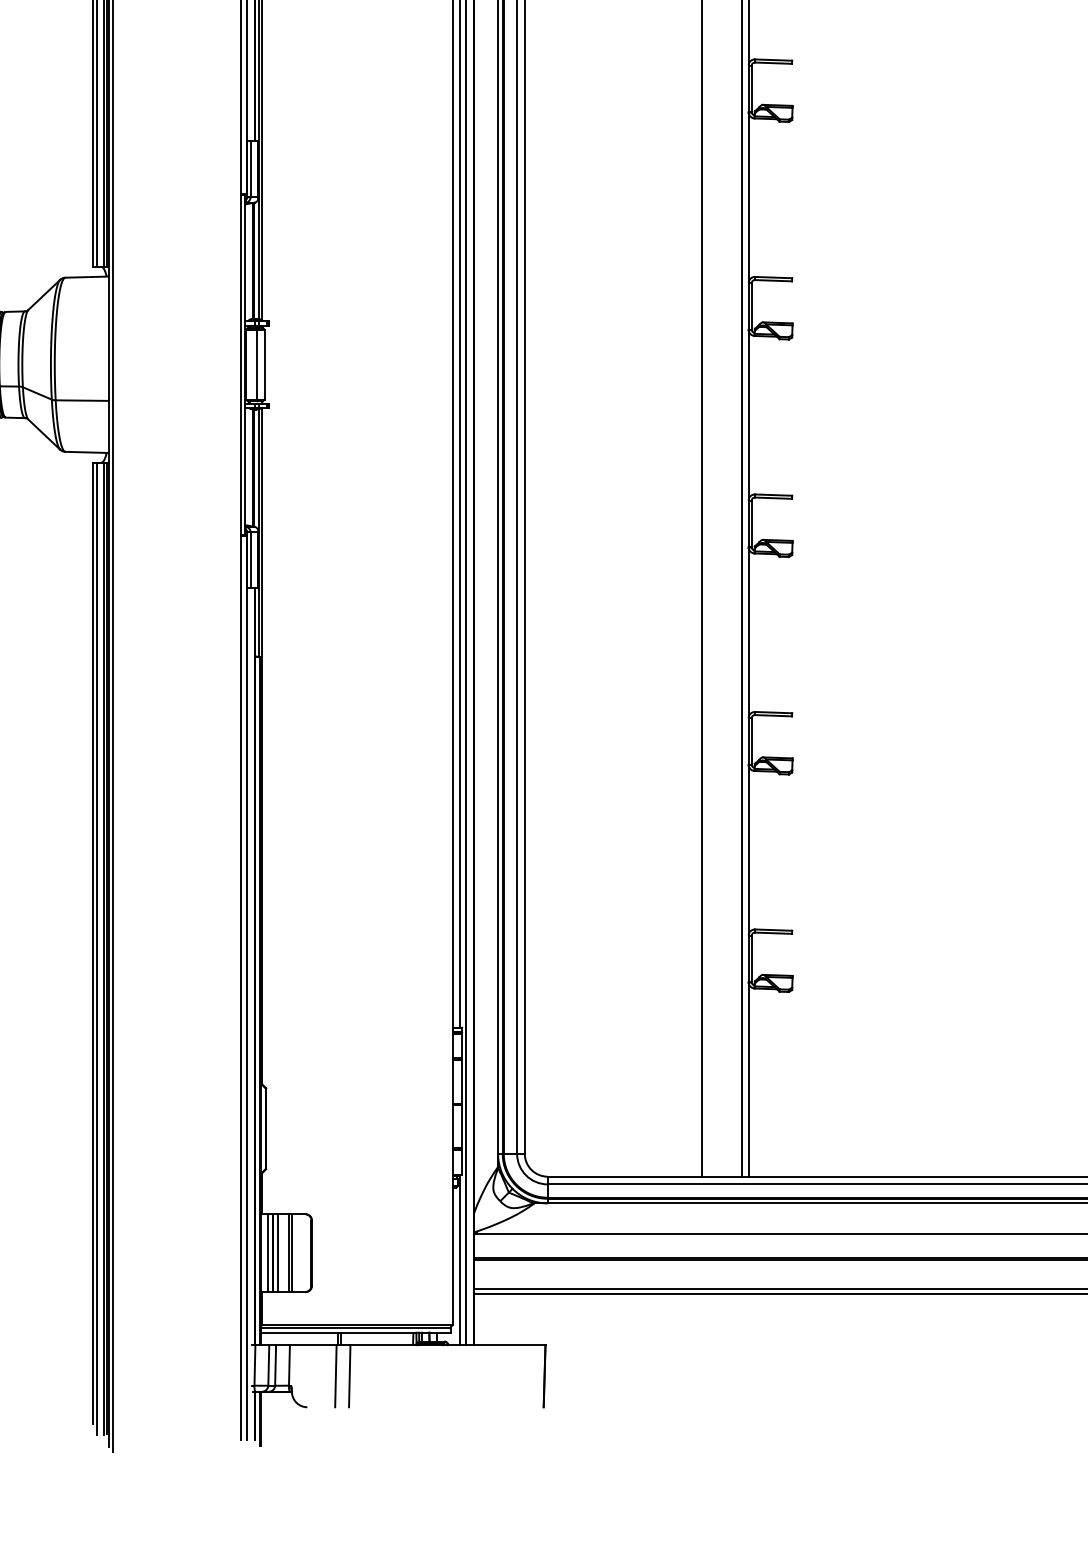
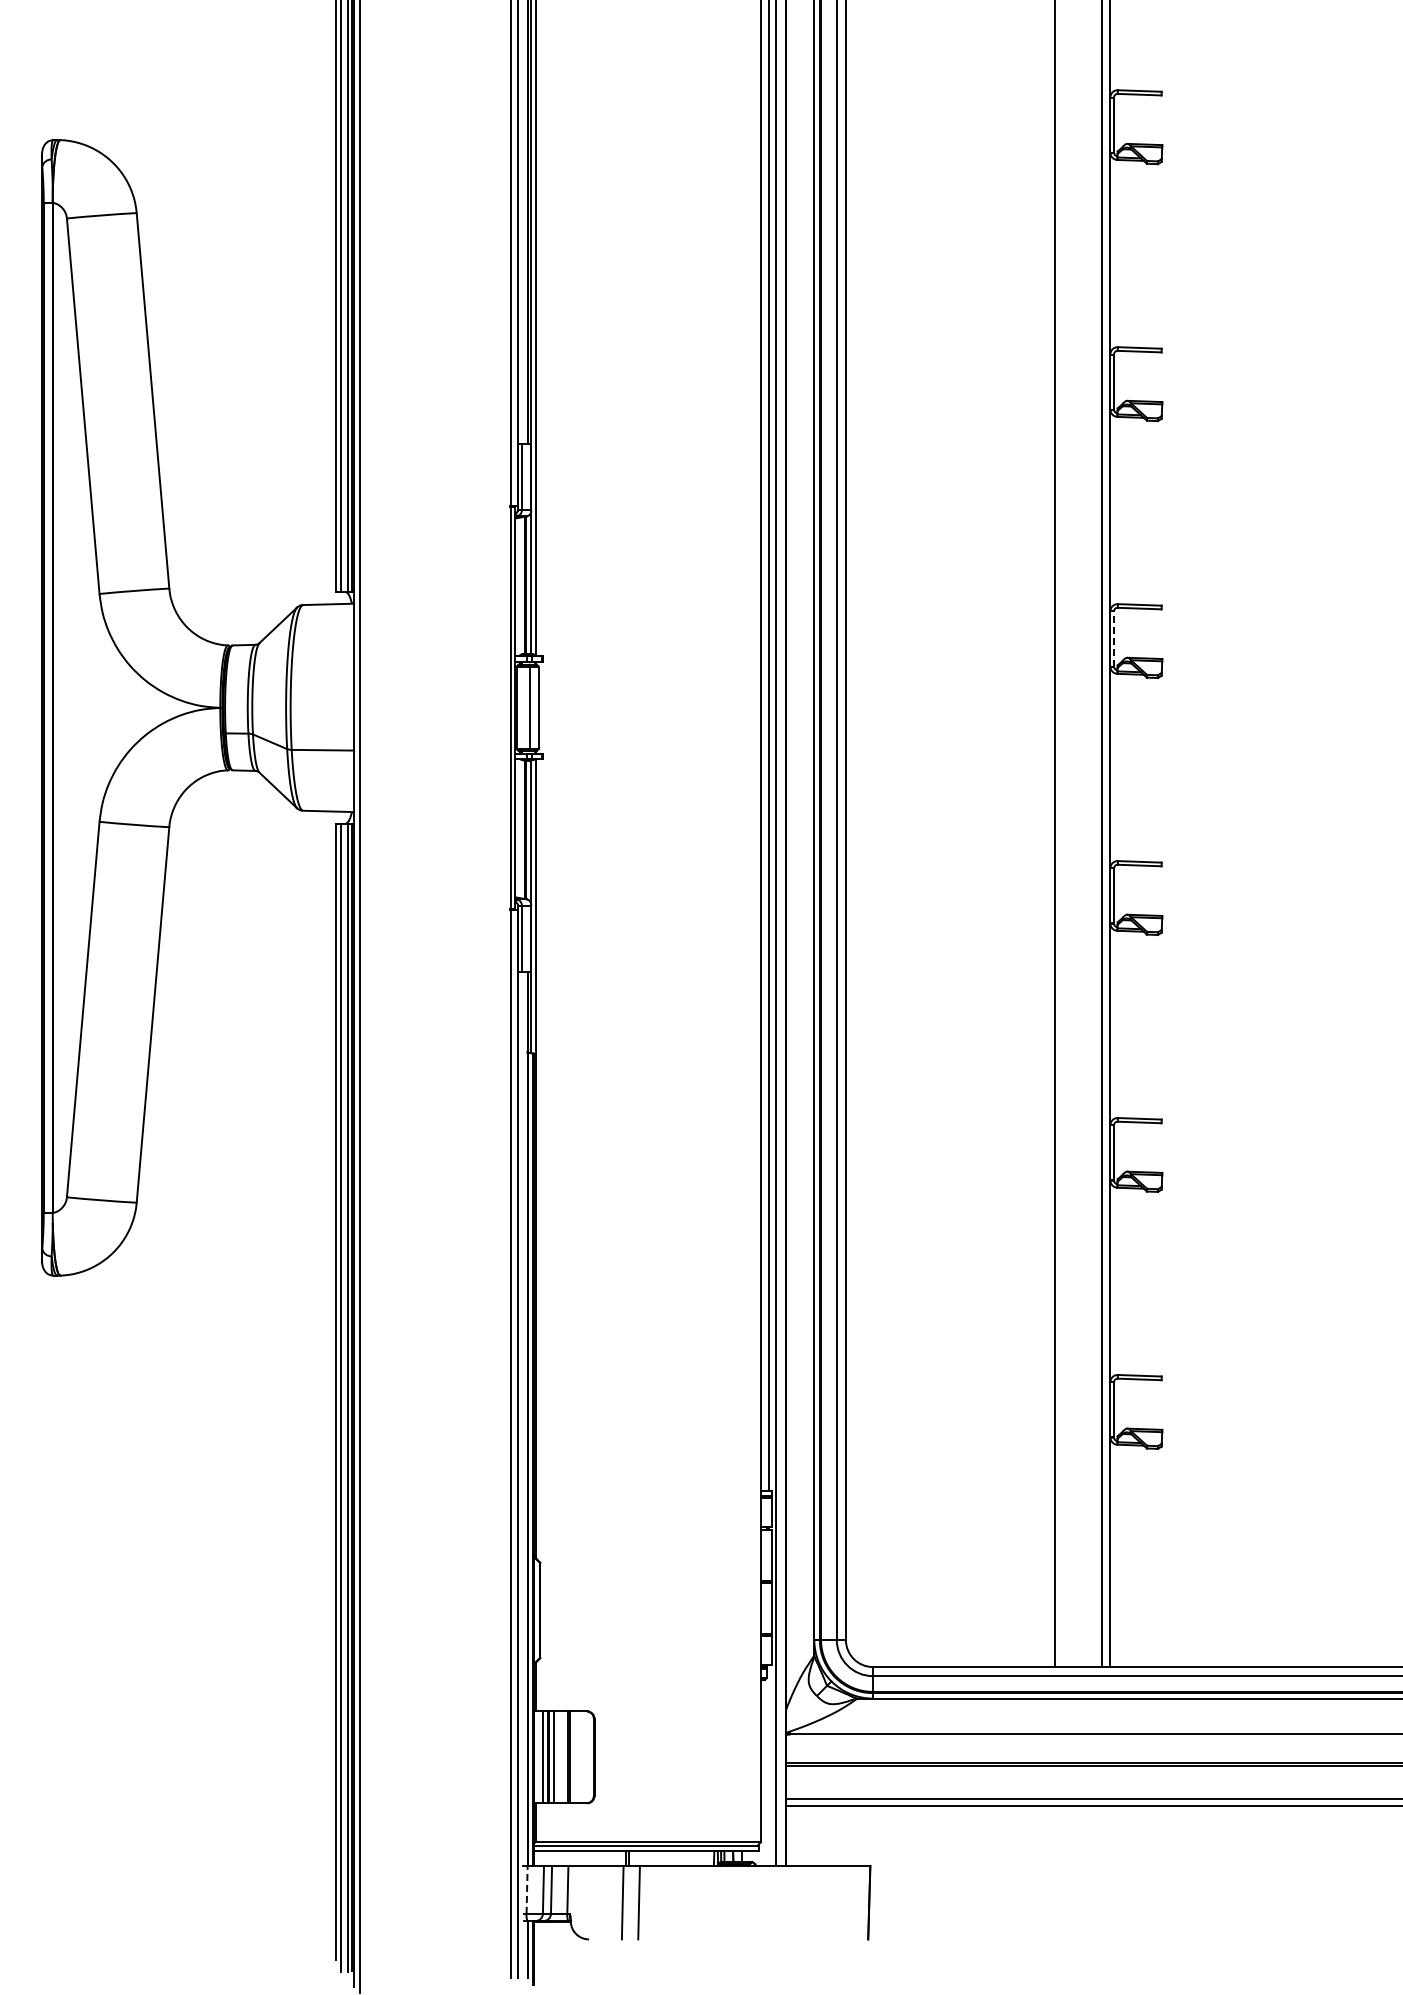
line: (752, 306) -> (1114, 639), solid -> dashed
line: (460, 1260) -> (769, 1765), removed
line: (255, 1365) -> (527, 1889), solid -> dashed

